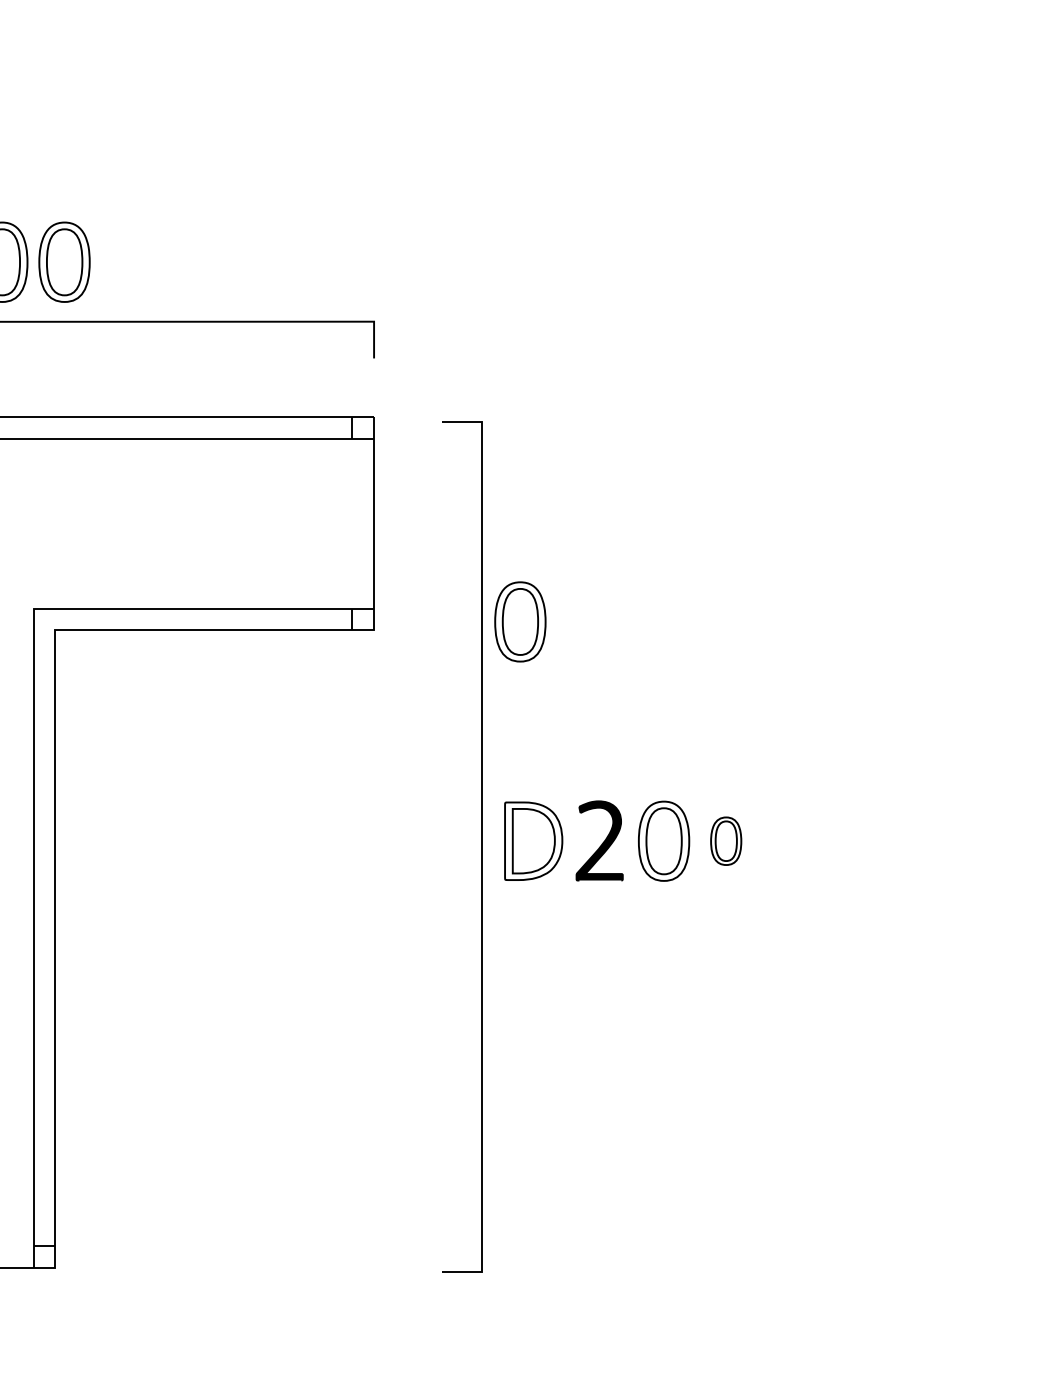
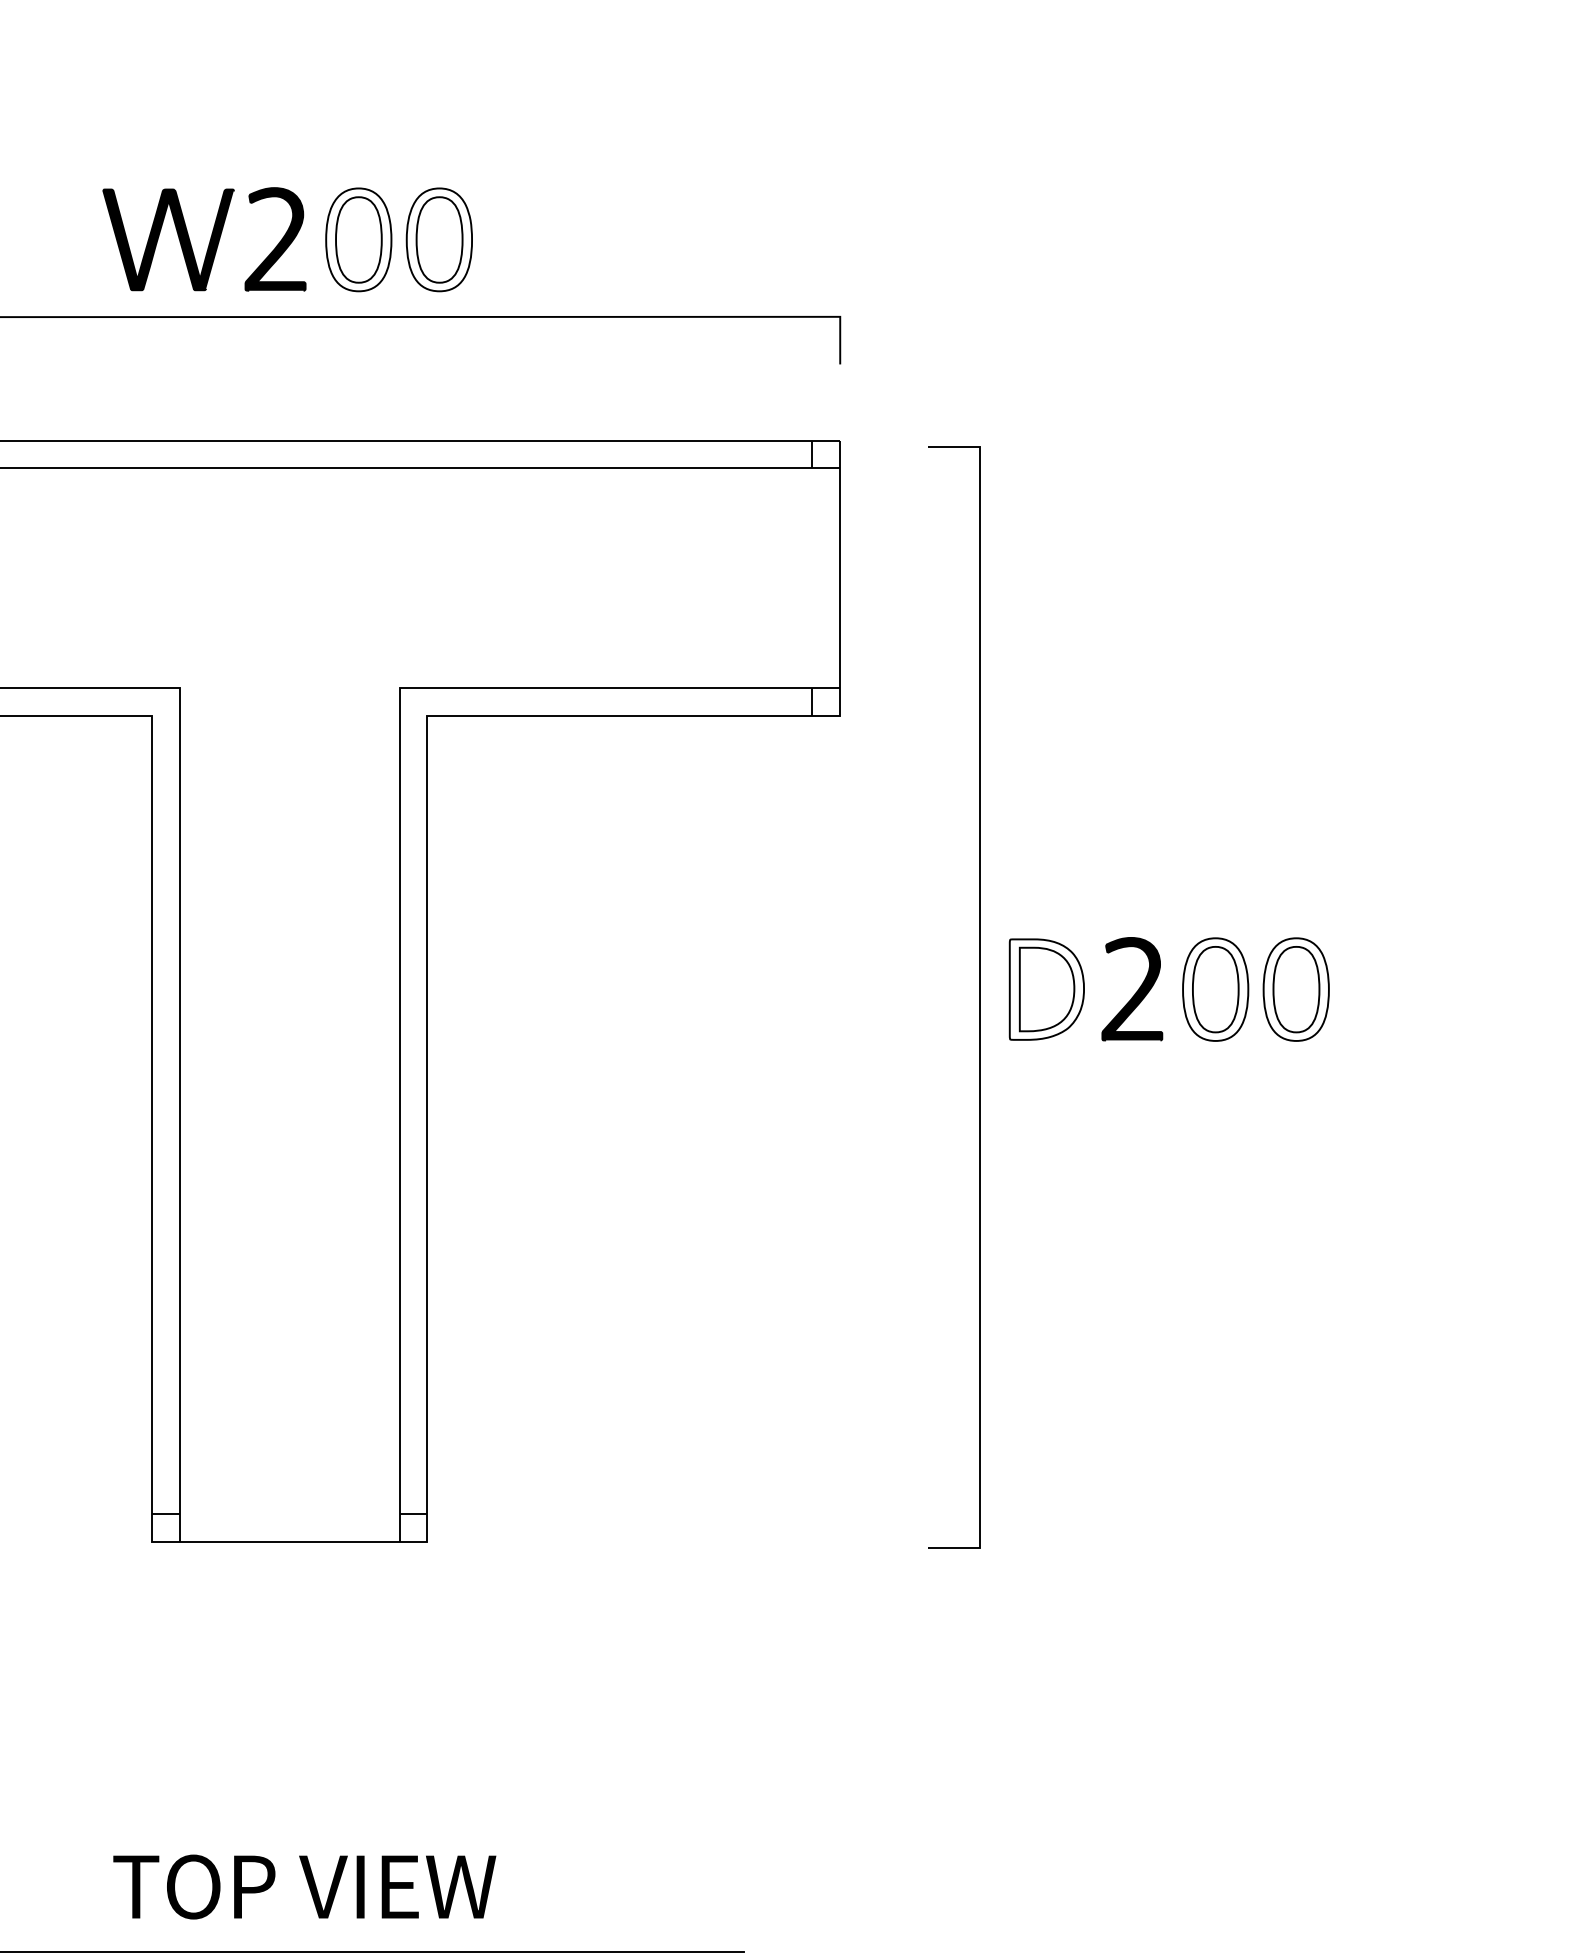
part: (520, 621) -> (1029, 705), removed
part: (725, 841) -> (1295, 989), size x1.67

